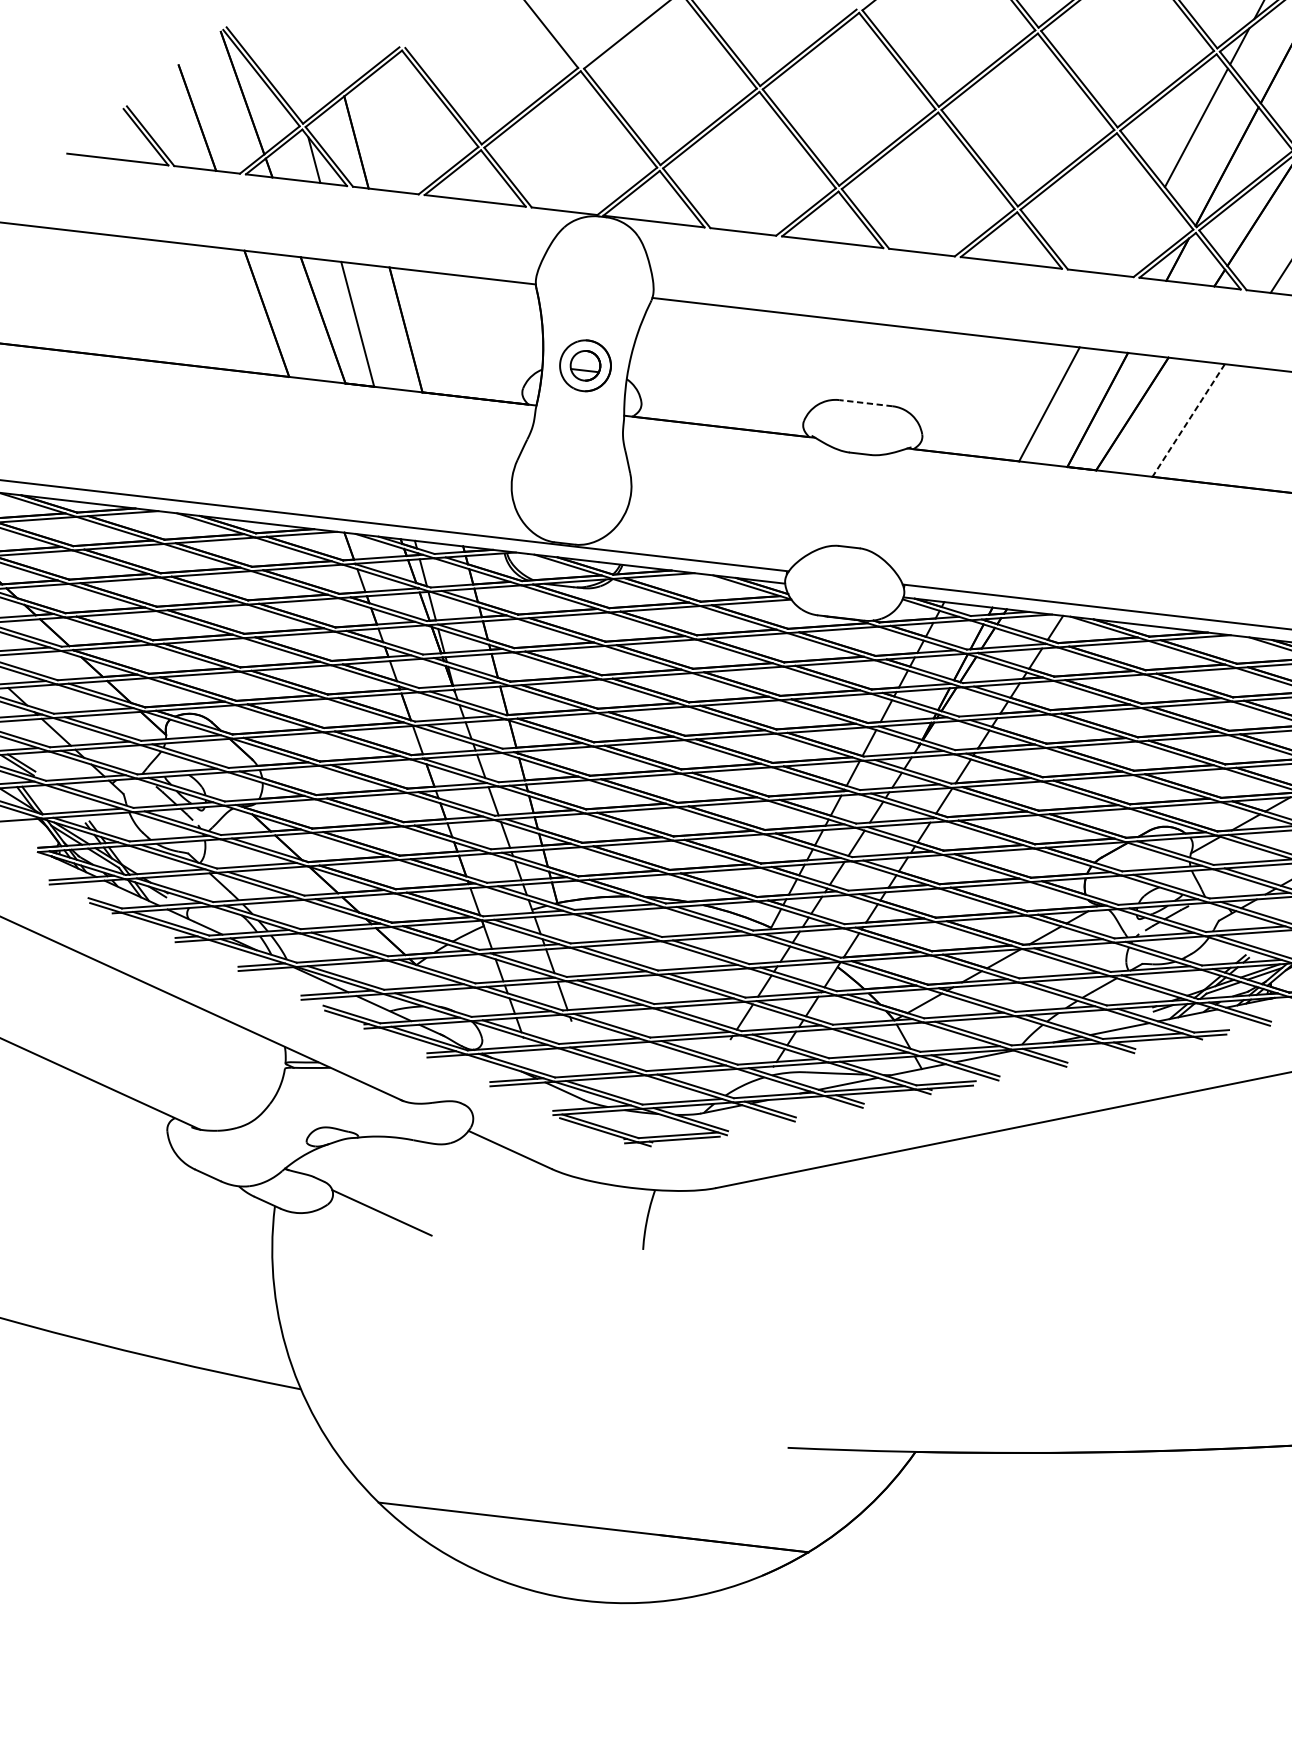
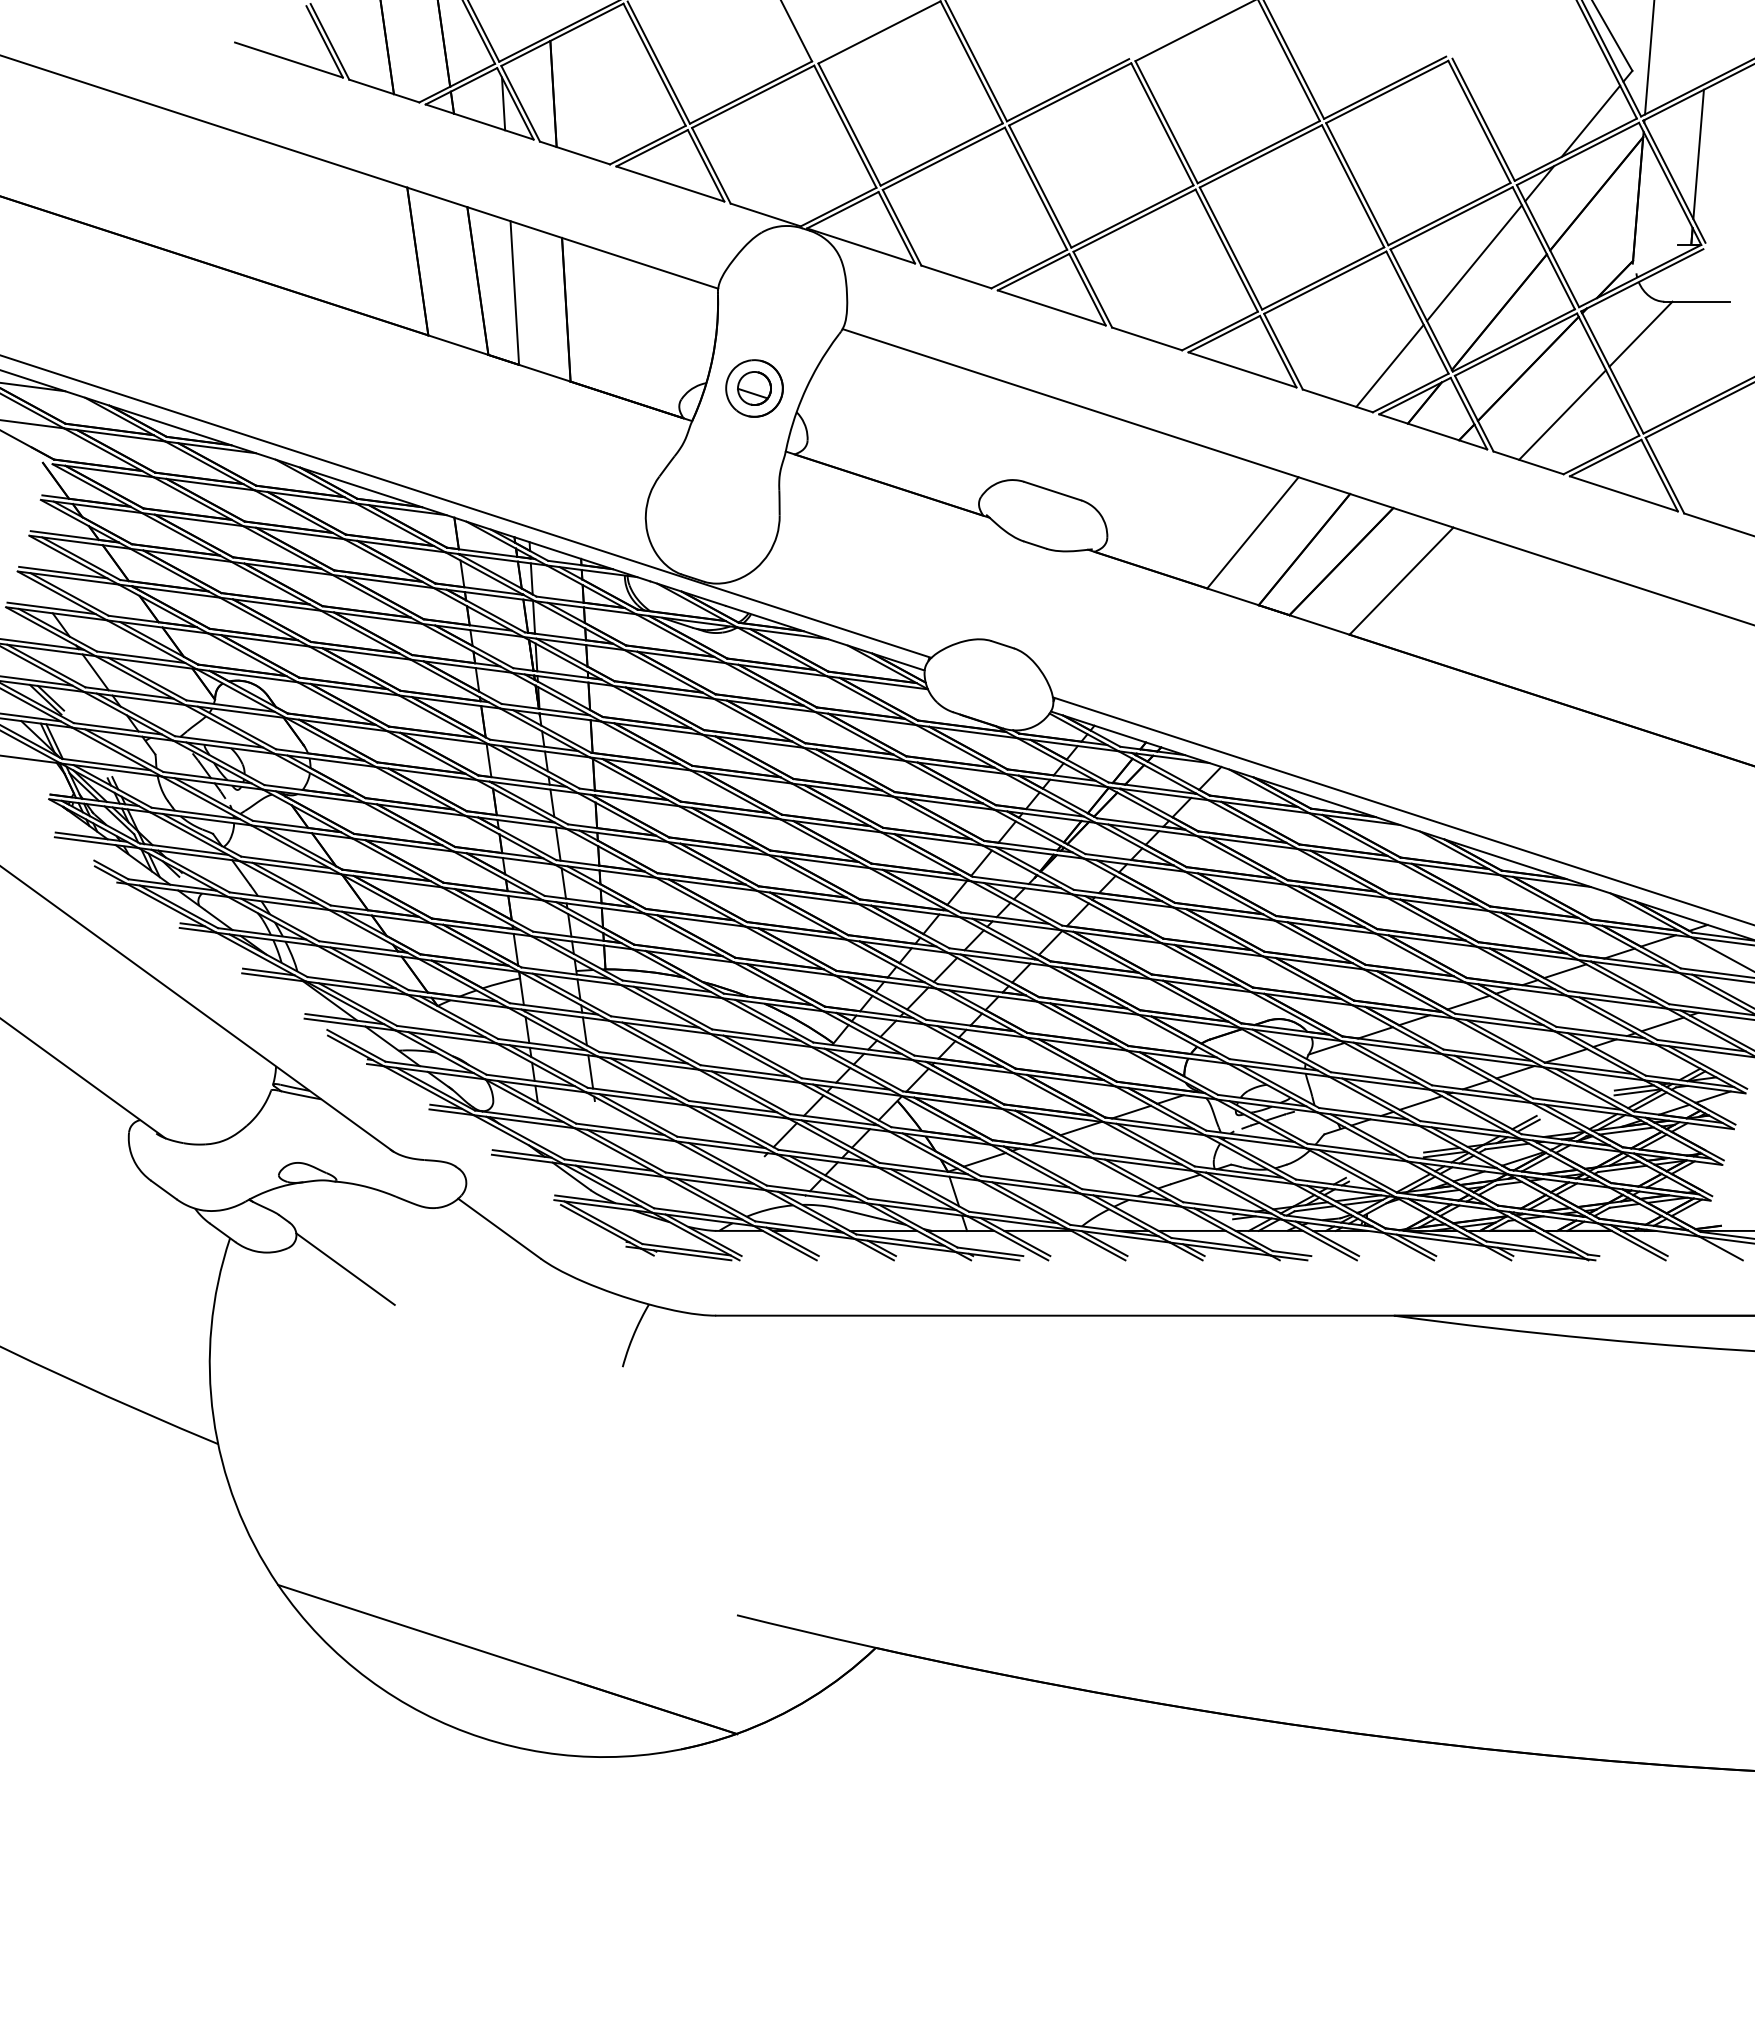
line: (1139, 232) -> (1389, 365), added
line: (865, 403) -> (1052, 491), dashed -> solid
line: (1188, 420) -> (1401, 581), dashed -> solid

